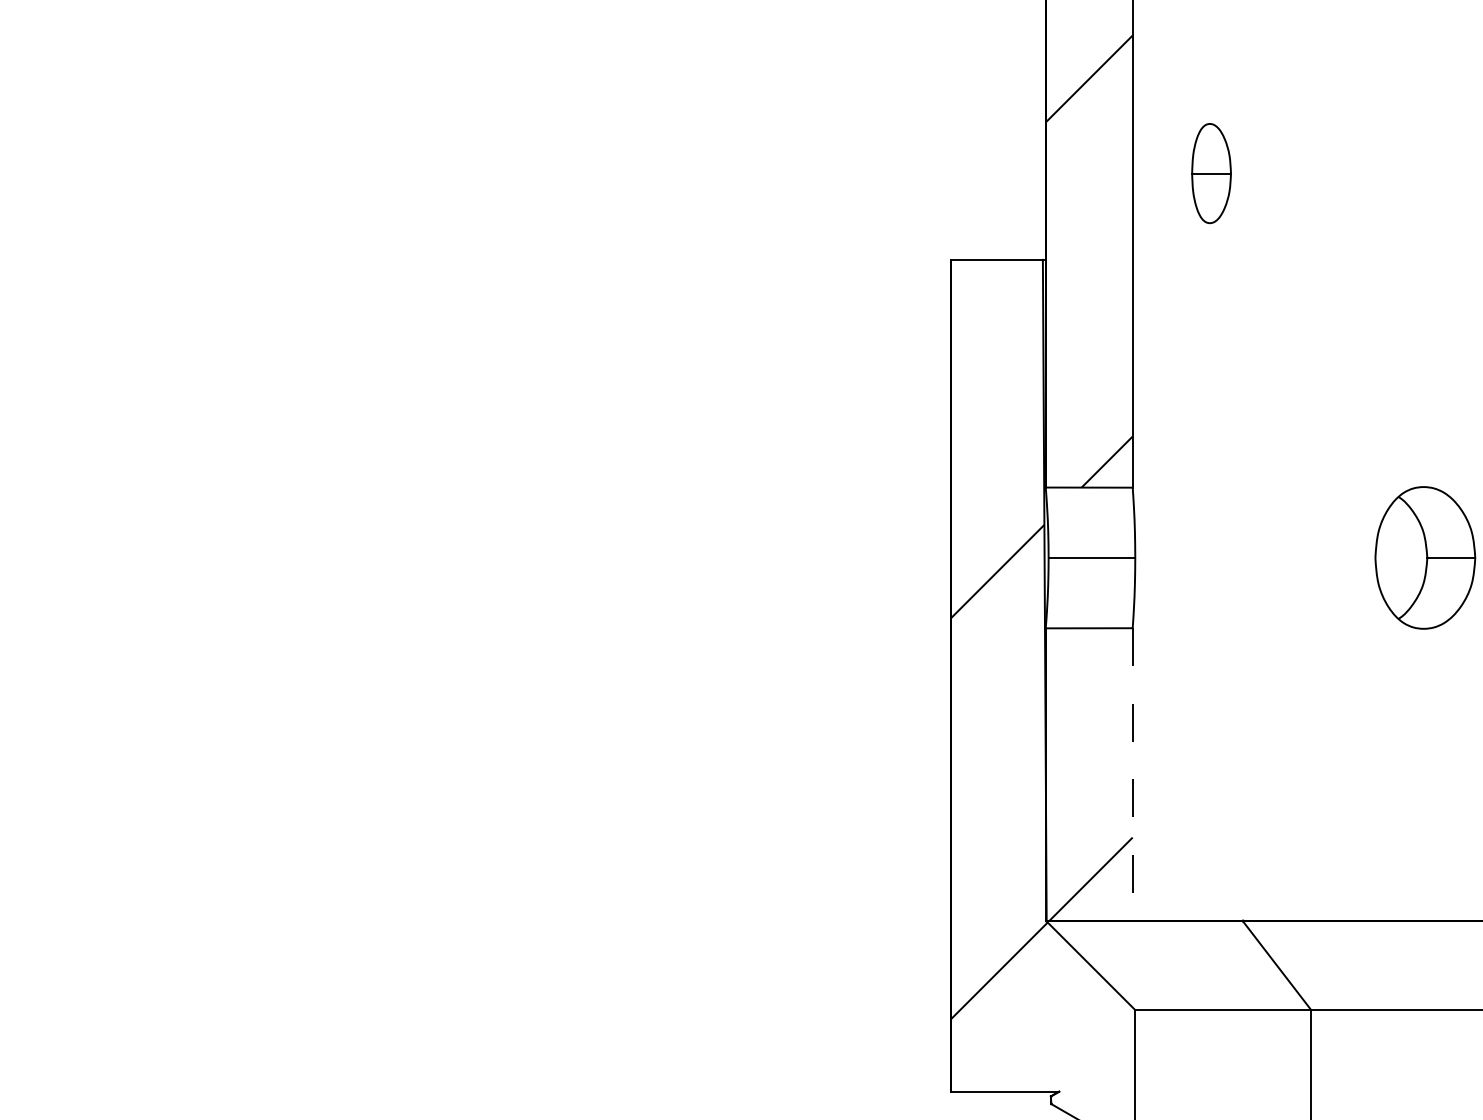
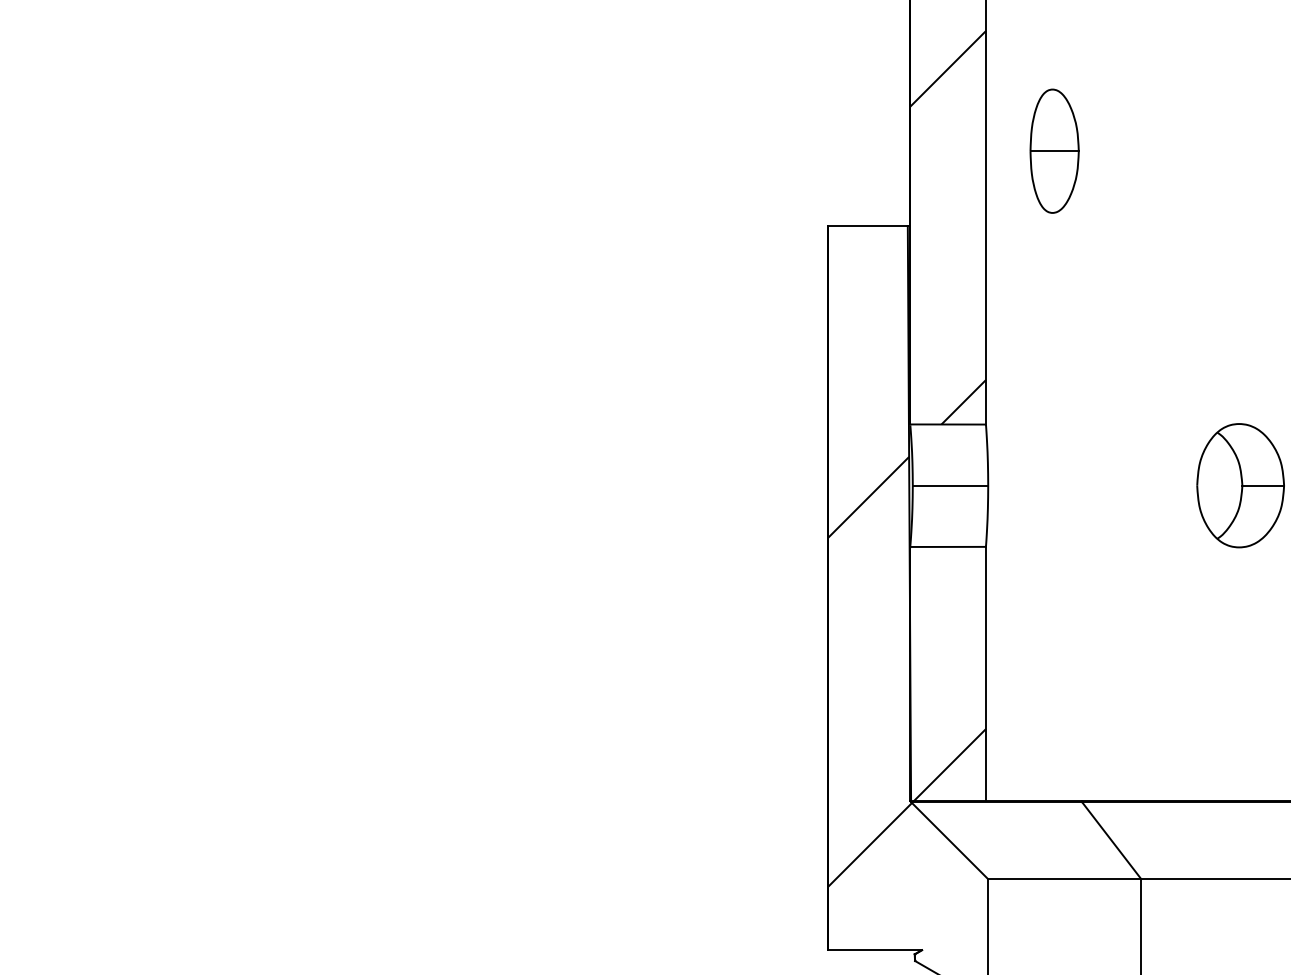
part: (1211, 172) -> (1054, 150), size x1.43
line: (1132, 774) -> (985, 674), dashed -> solid

